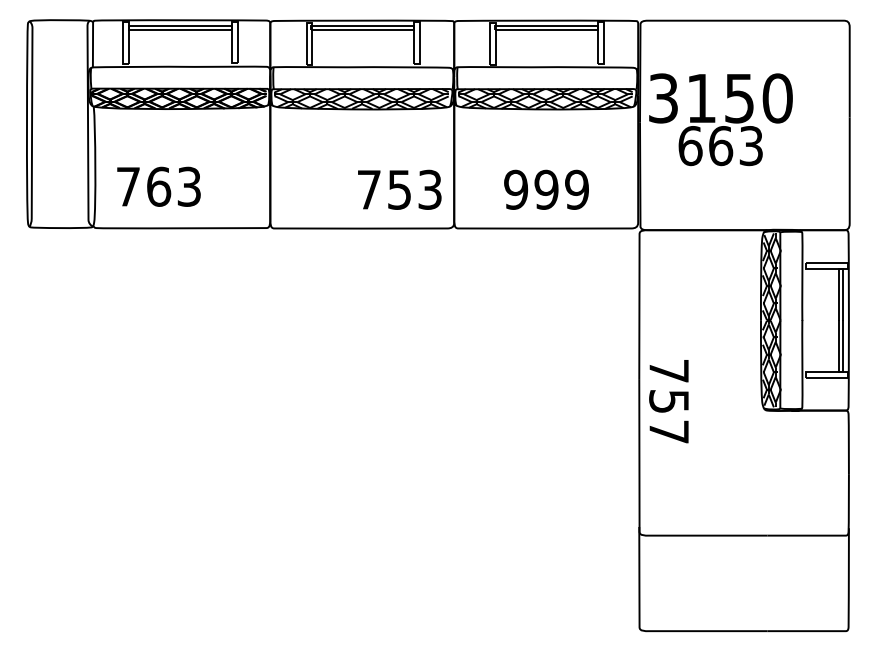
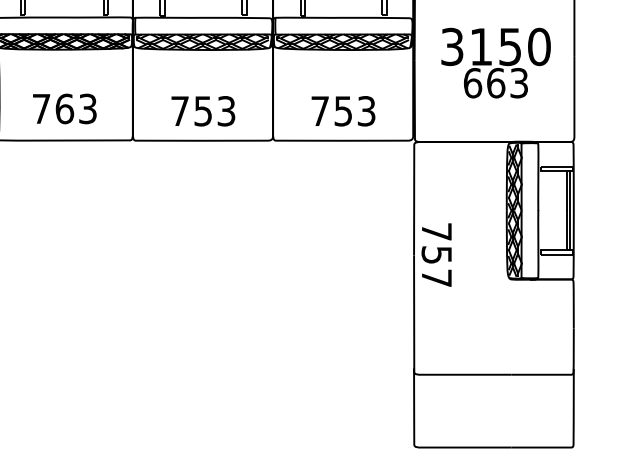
text: (720, 119) -> (495, 62), moved
text: (158, 186) -> (64, 108), moved
text: (399, 189) -> (203, 110), moved
text: (546, 189) -> (343, 110), 999 -> 753
text: (668, 401) -> (436, 255), moved

